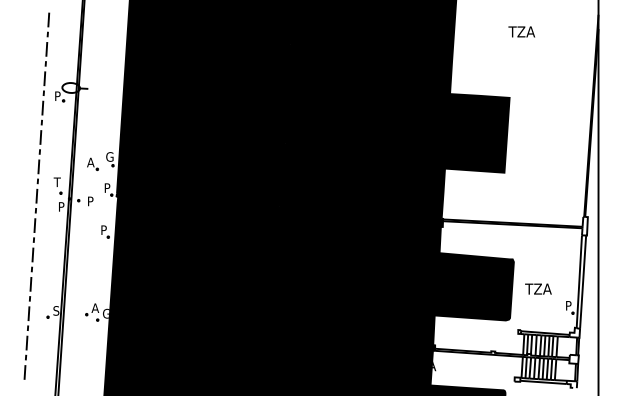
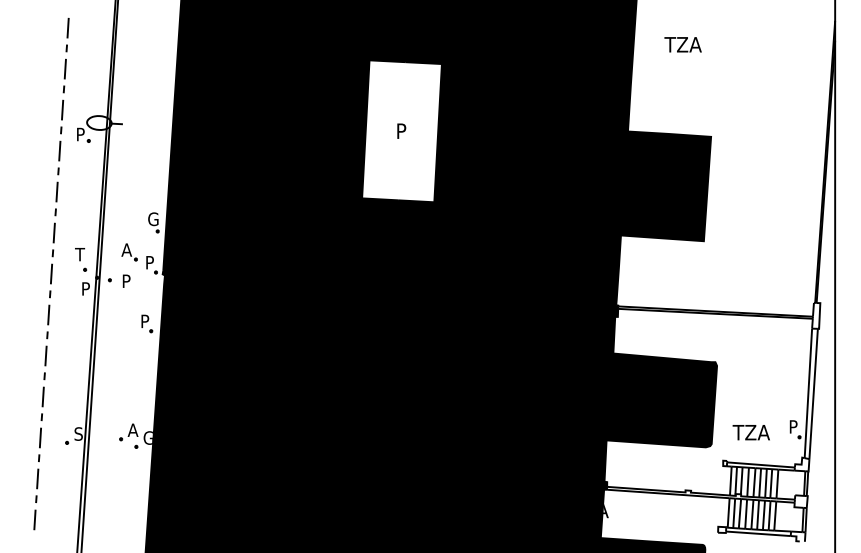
text: (521, 31) -> (682, 44), moved
fill: (287, 94) -> (401, 131), removed
part: (92, 164) -> (129, 252), moved
text: (537, 289) -> (750, 432), moved

